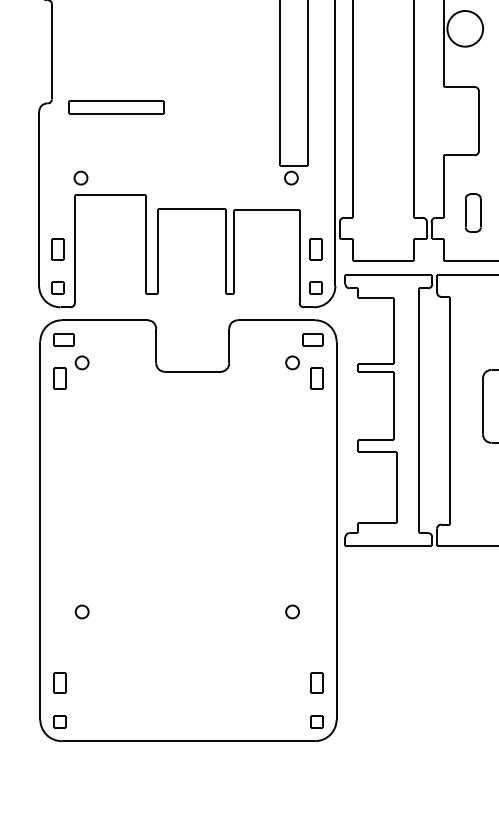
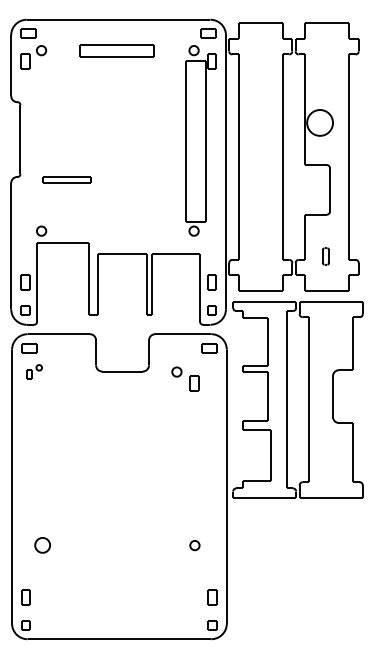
part: (115, 106) -> (66, 179), size x0.7
part: (472, 213) -> (325, 256), size x0.6
part: (71, 371) -> (34, 371), size x0.6
part: (304, 371) -> (185, 378), moved
part: (80, 611) -> (41, 545), size x1.6

